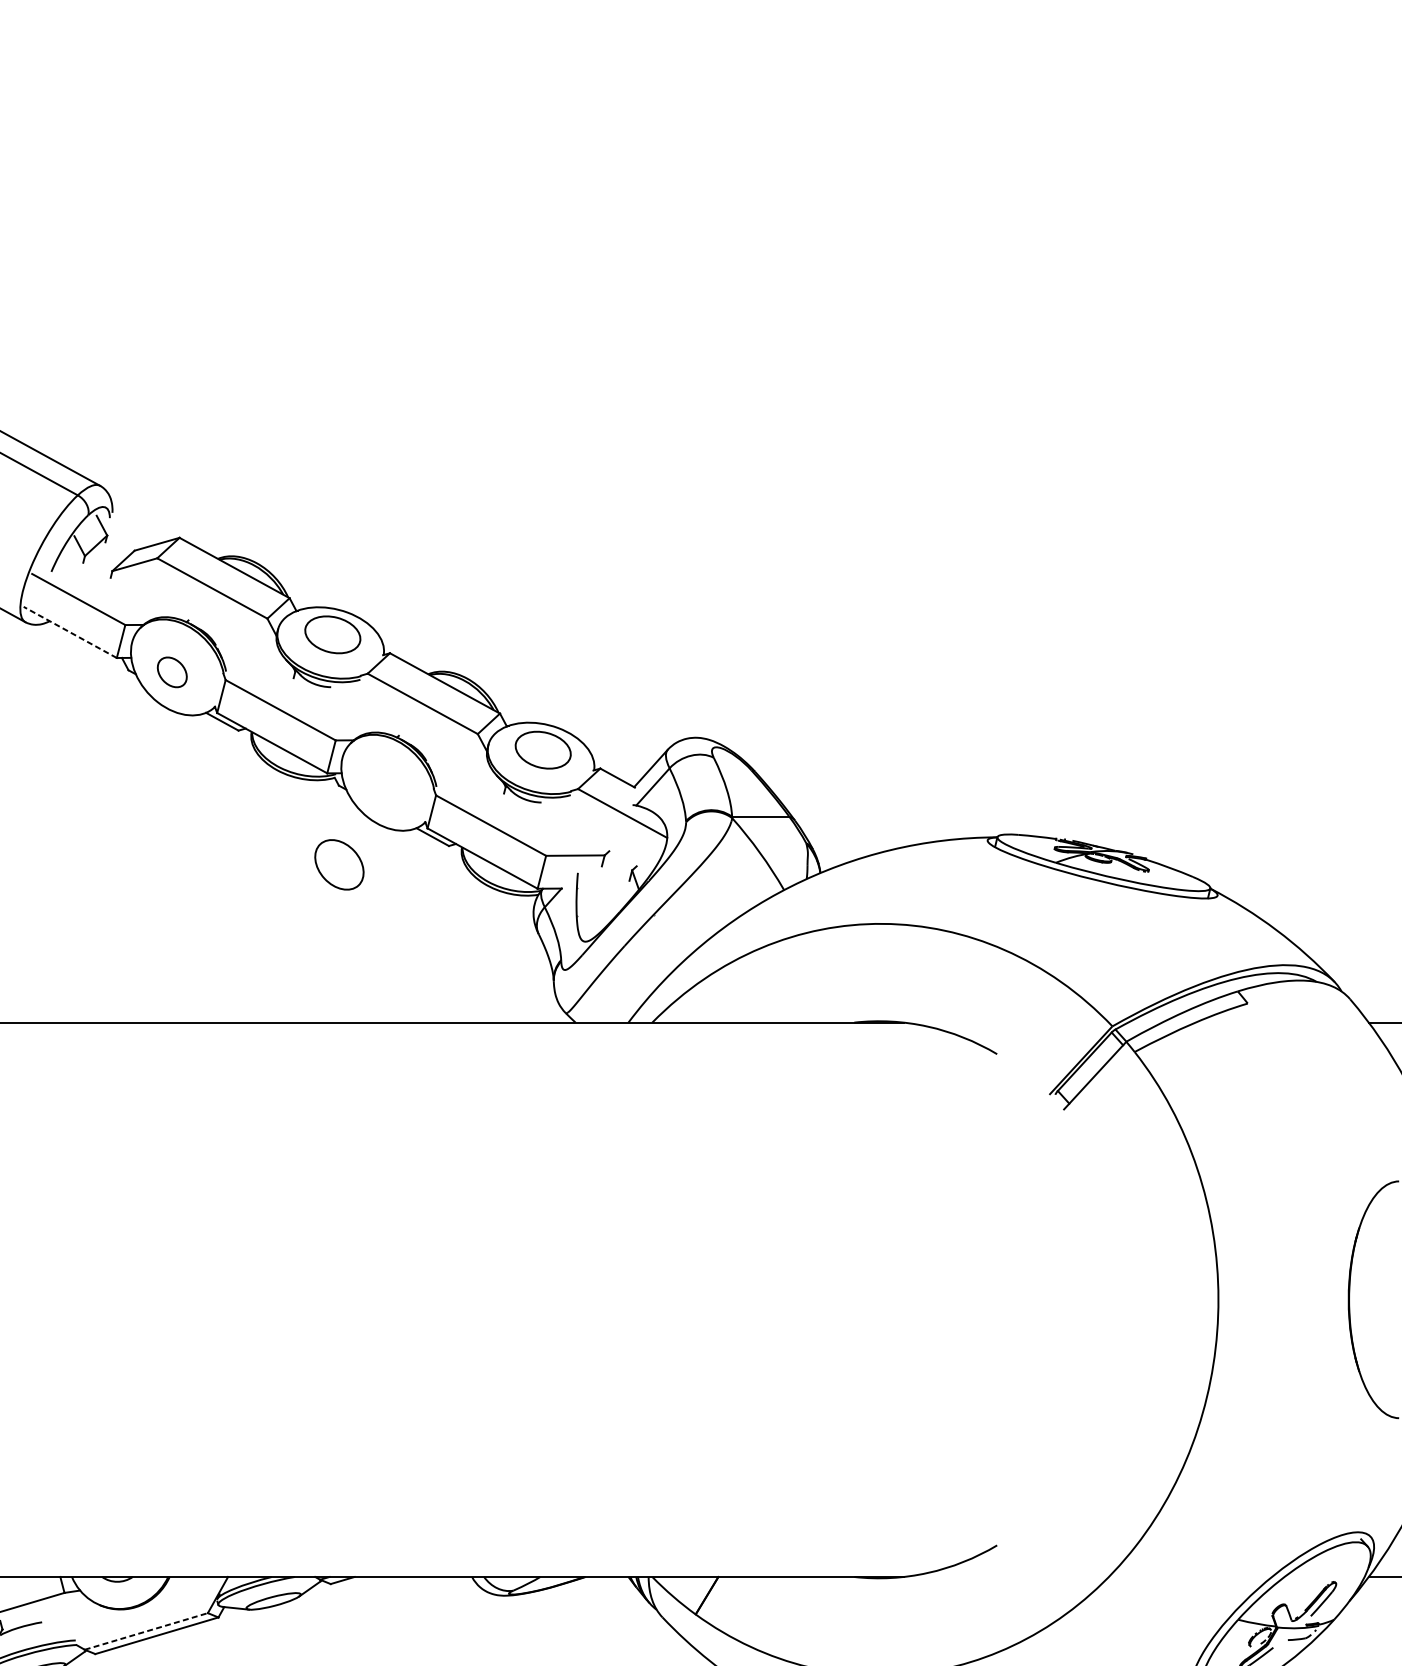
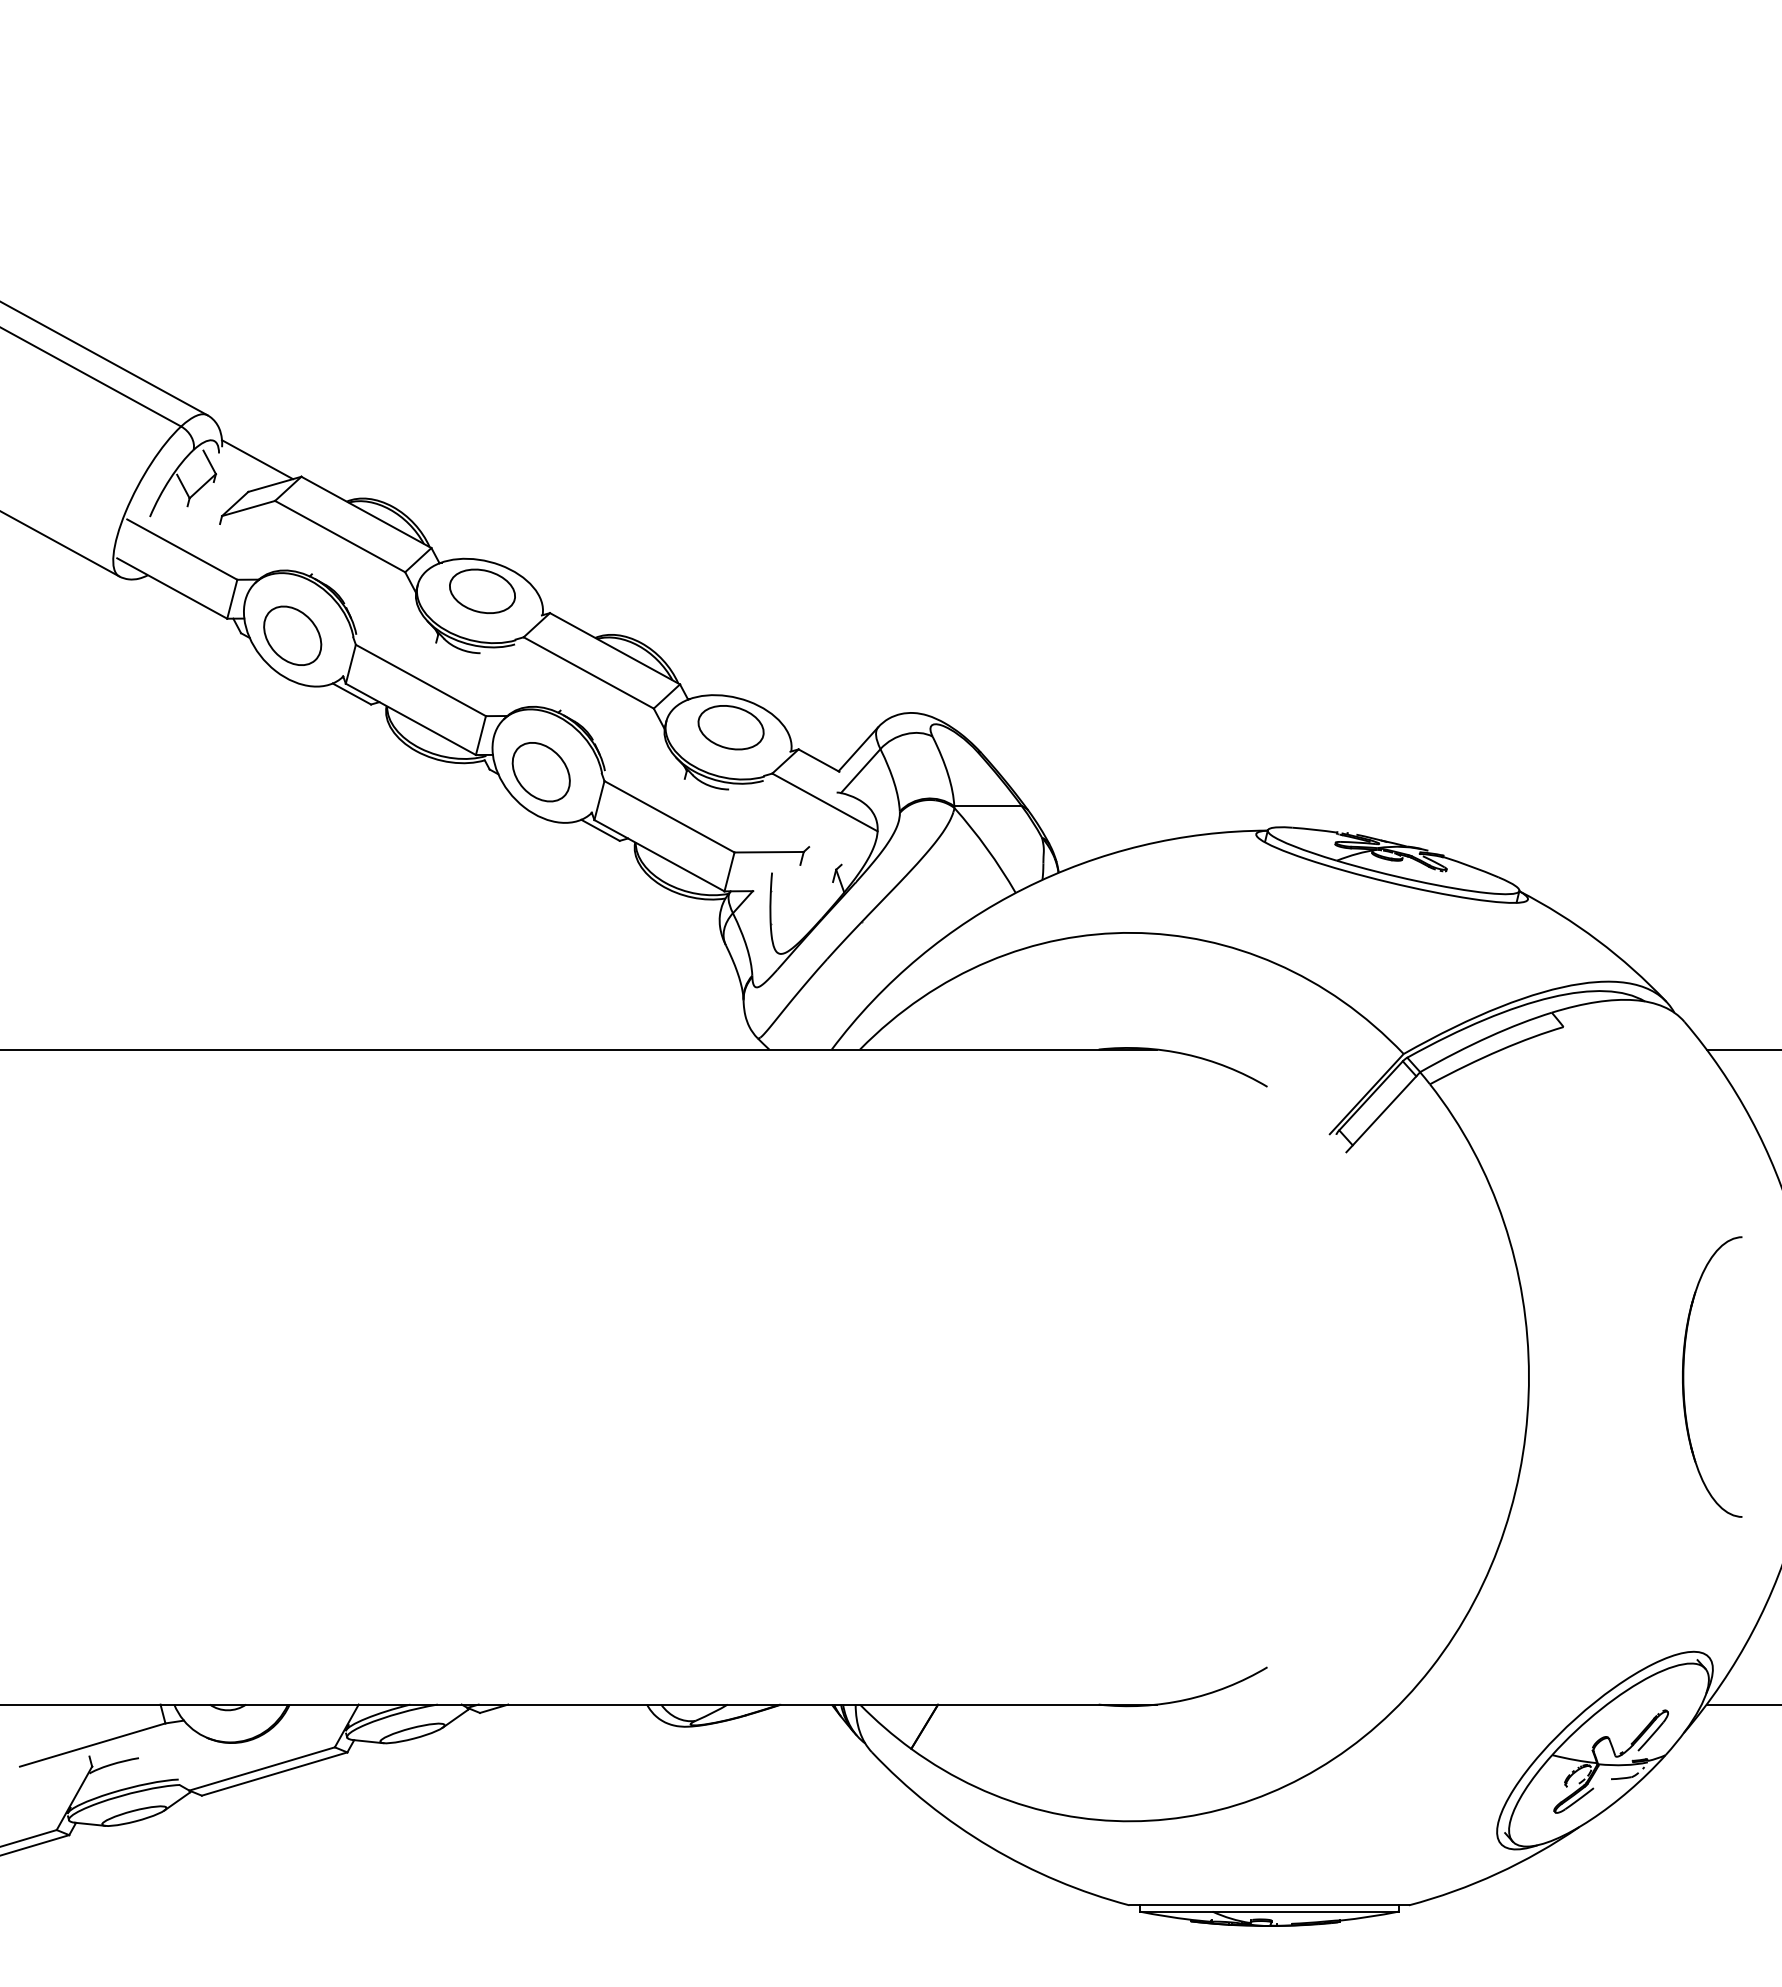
line: (142, 523) -> (257, 459), added
line: (70, 632) -> (172, 588), dashed -> solid
part: (172, 672) -> (292, 635), size x1.67
part: (338, 865) -> (540, 772), moved
line: (146, 1631) -> (262, 1768), dashed -> solid

